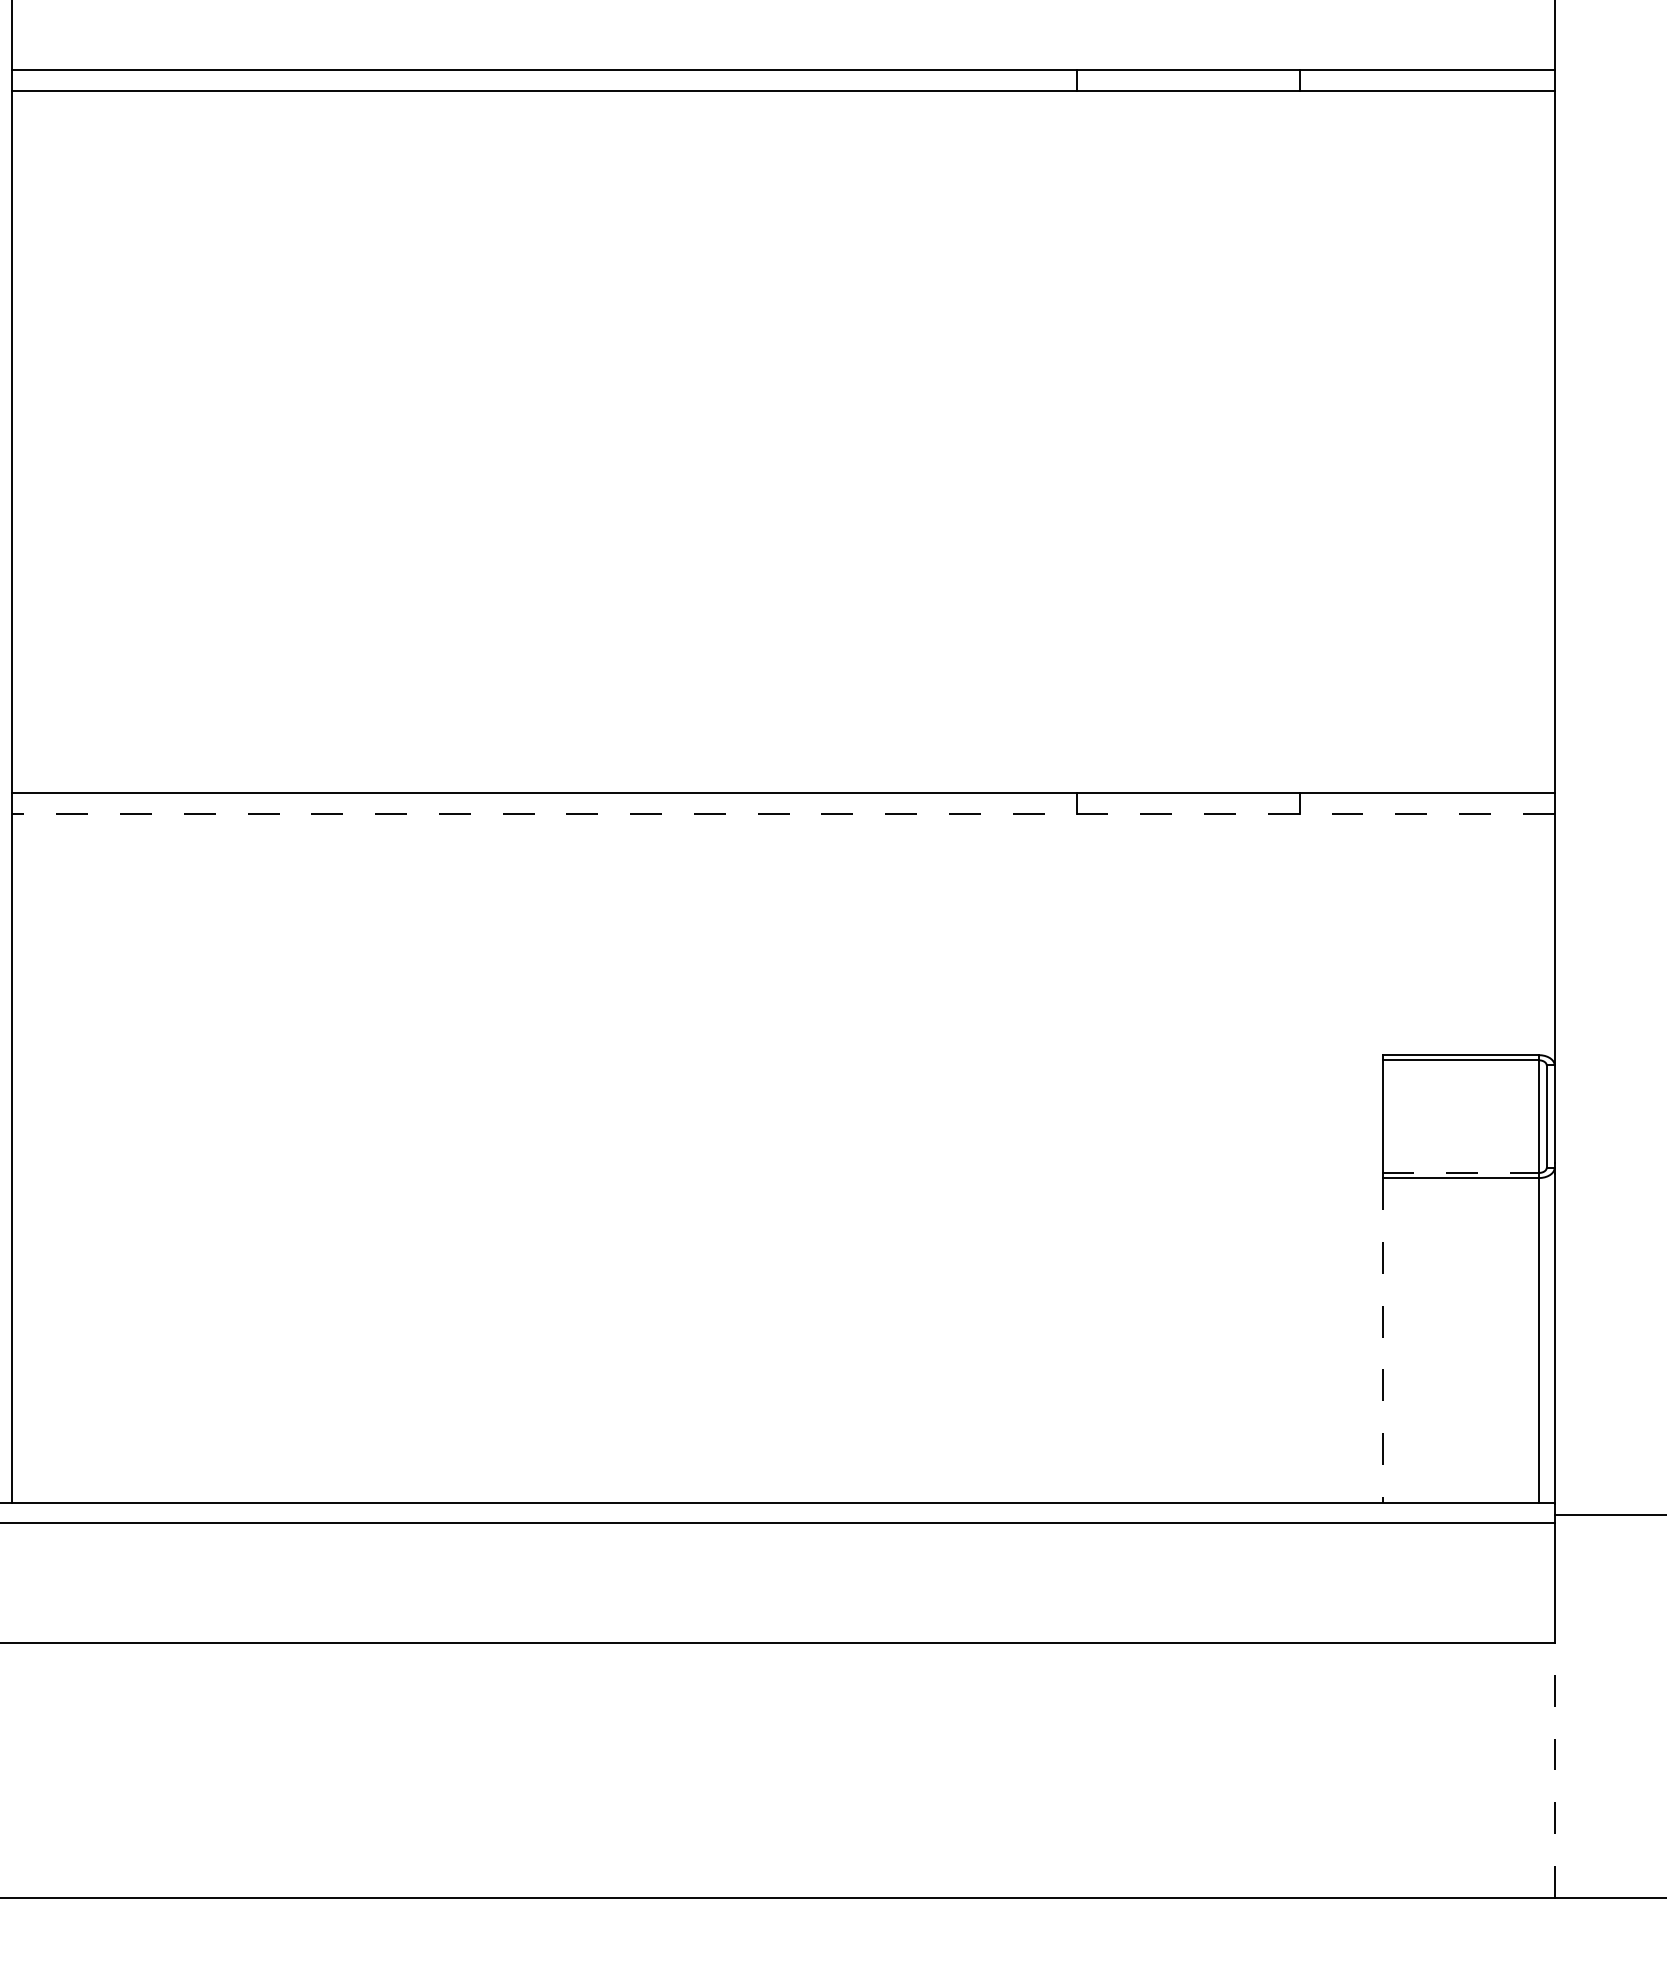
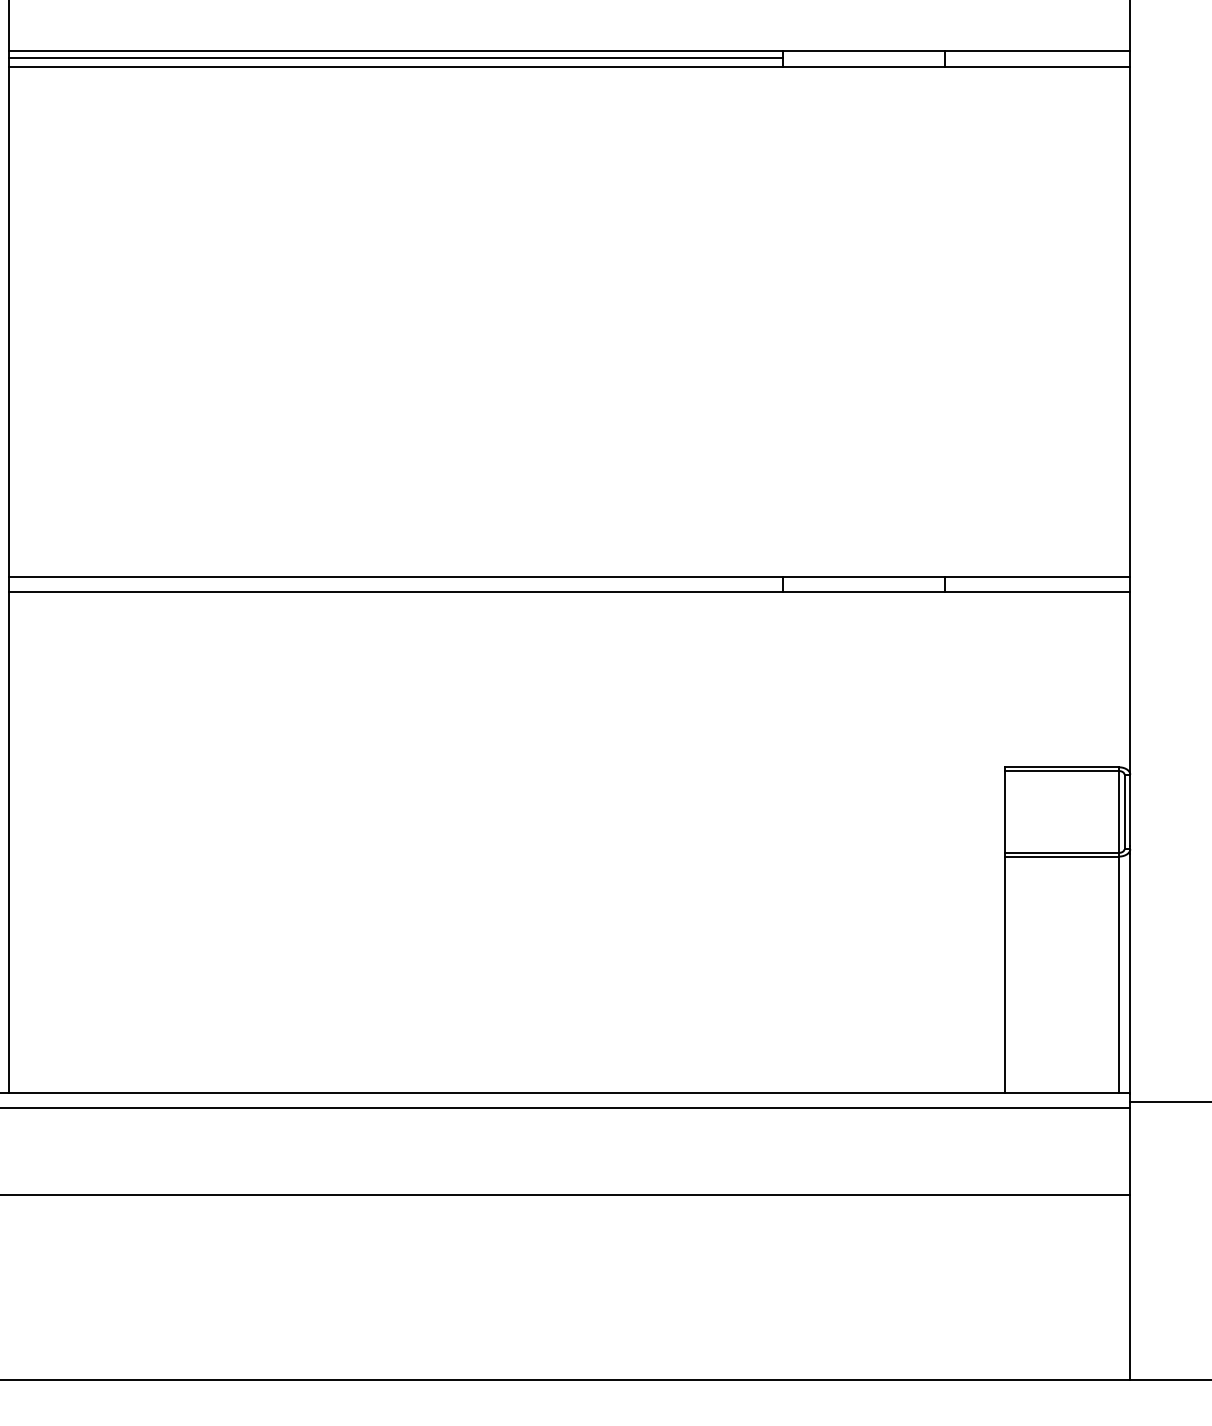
line: (543, 79) -> (395, 57), added
line: (782, 814) -> (568, 592), dashed -> solid
line: (1461, 1172) -> (1062, 852), dashed -> solid
line: (1382, 1340) -> (1005, 974), dashed -> solid
line: (1554, 1770) -> (1130, 1287), dashed -> solid

